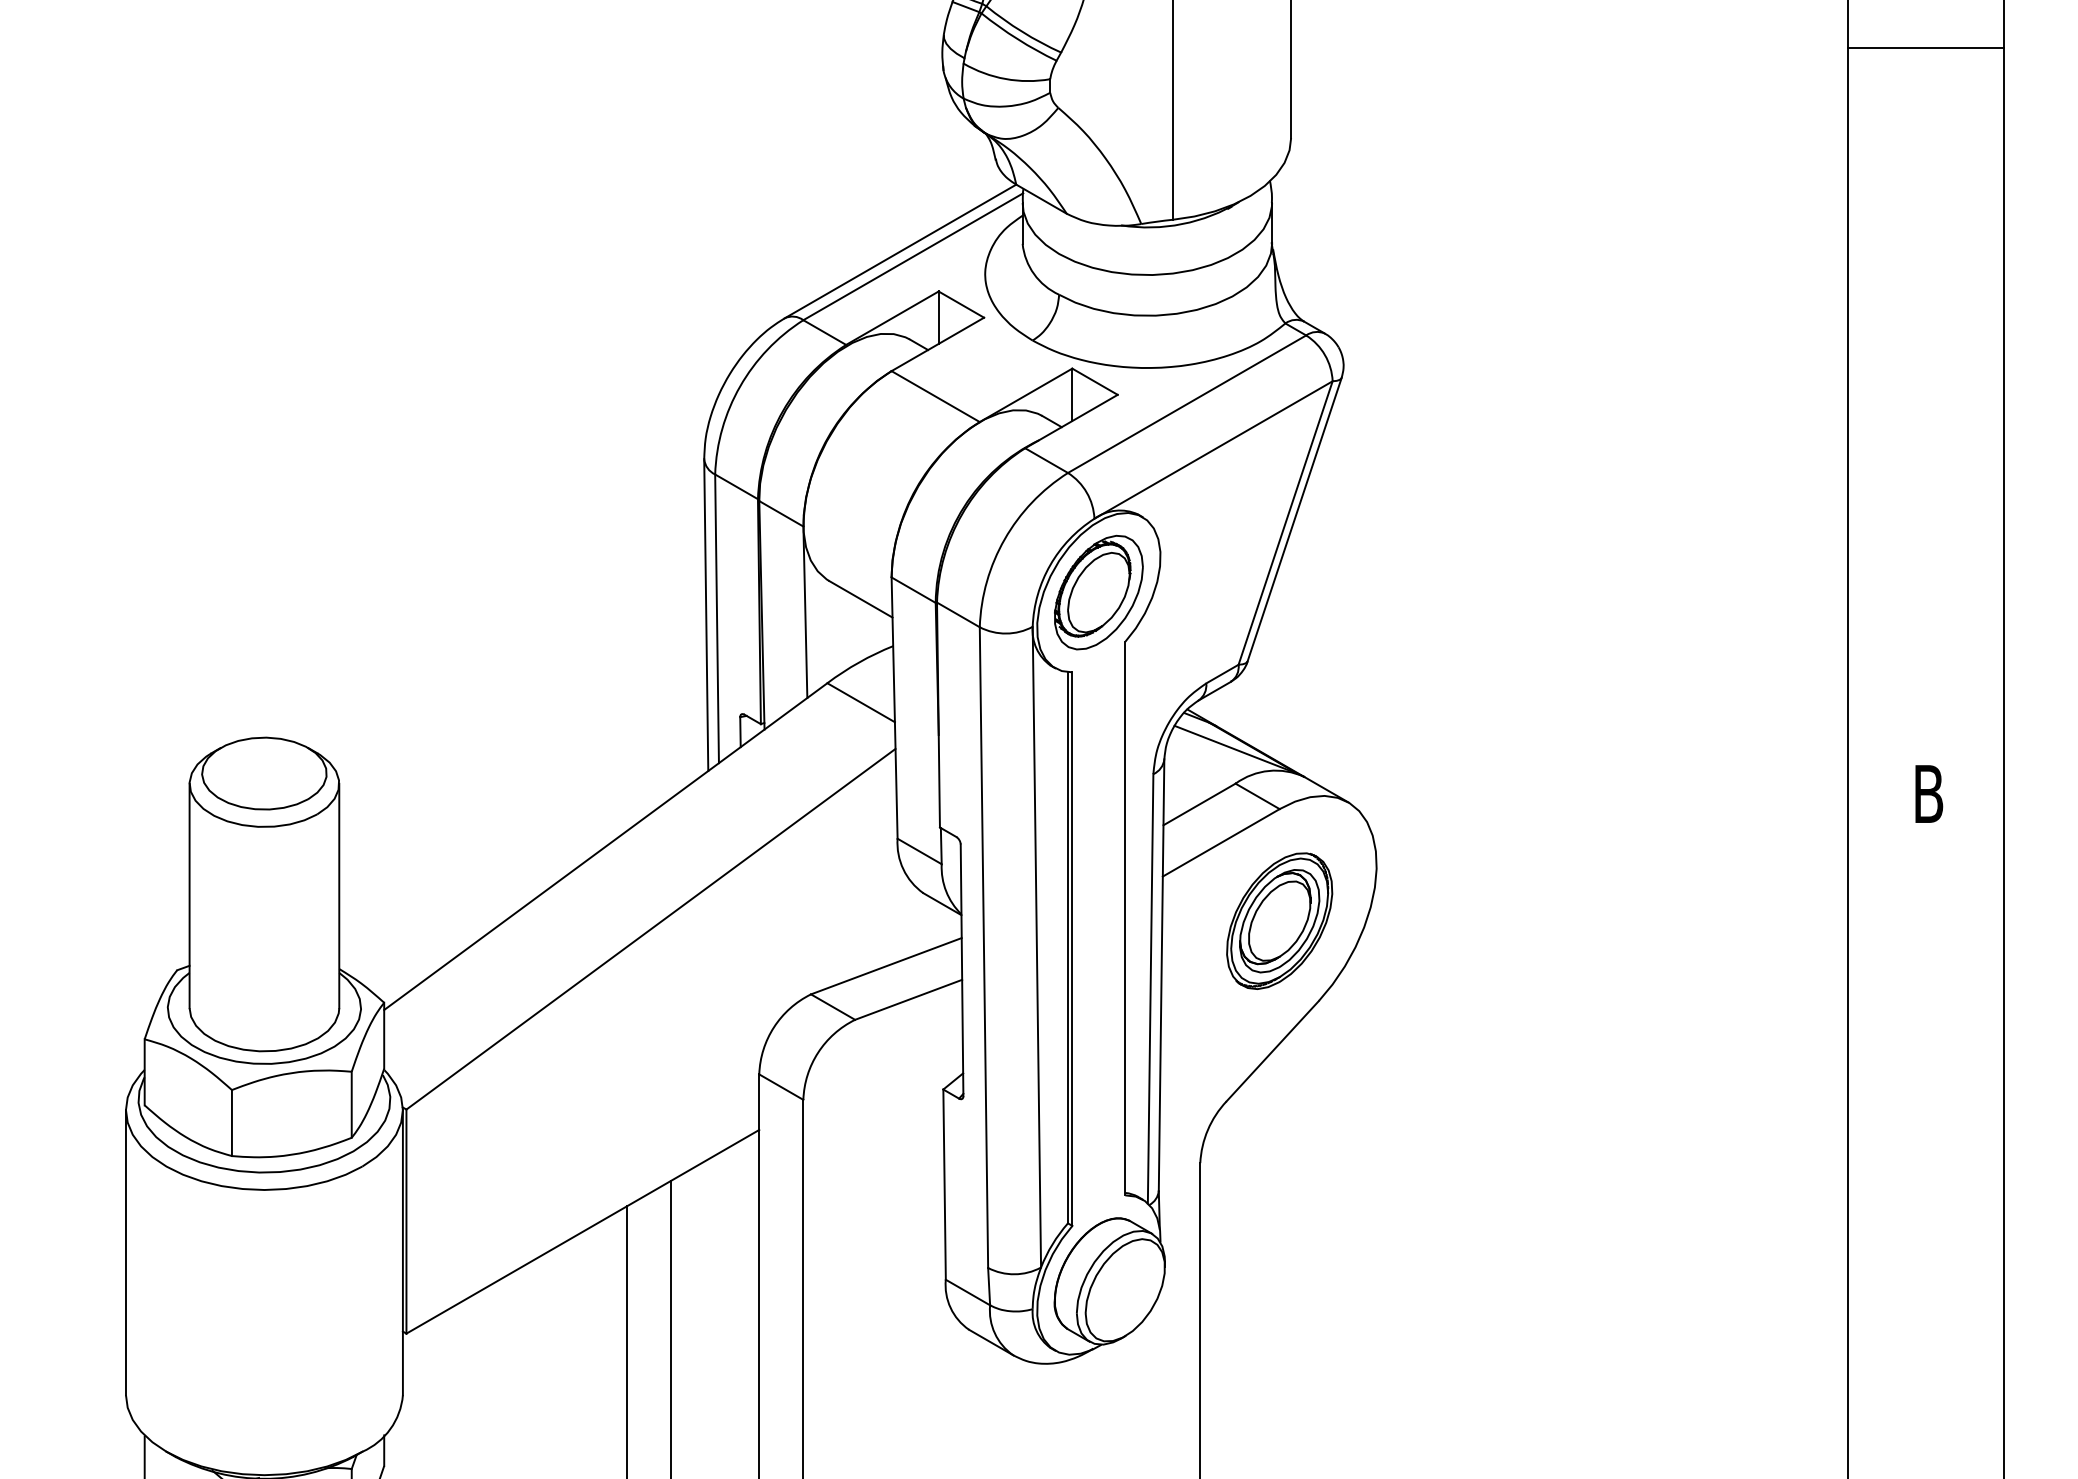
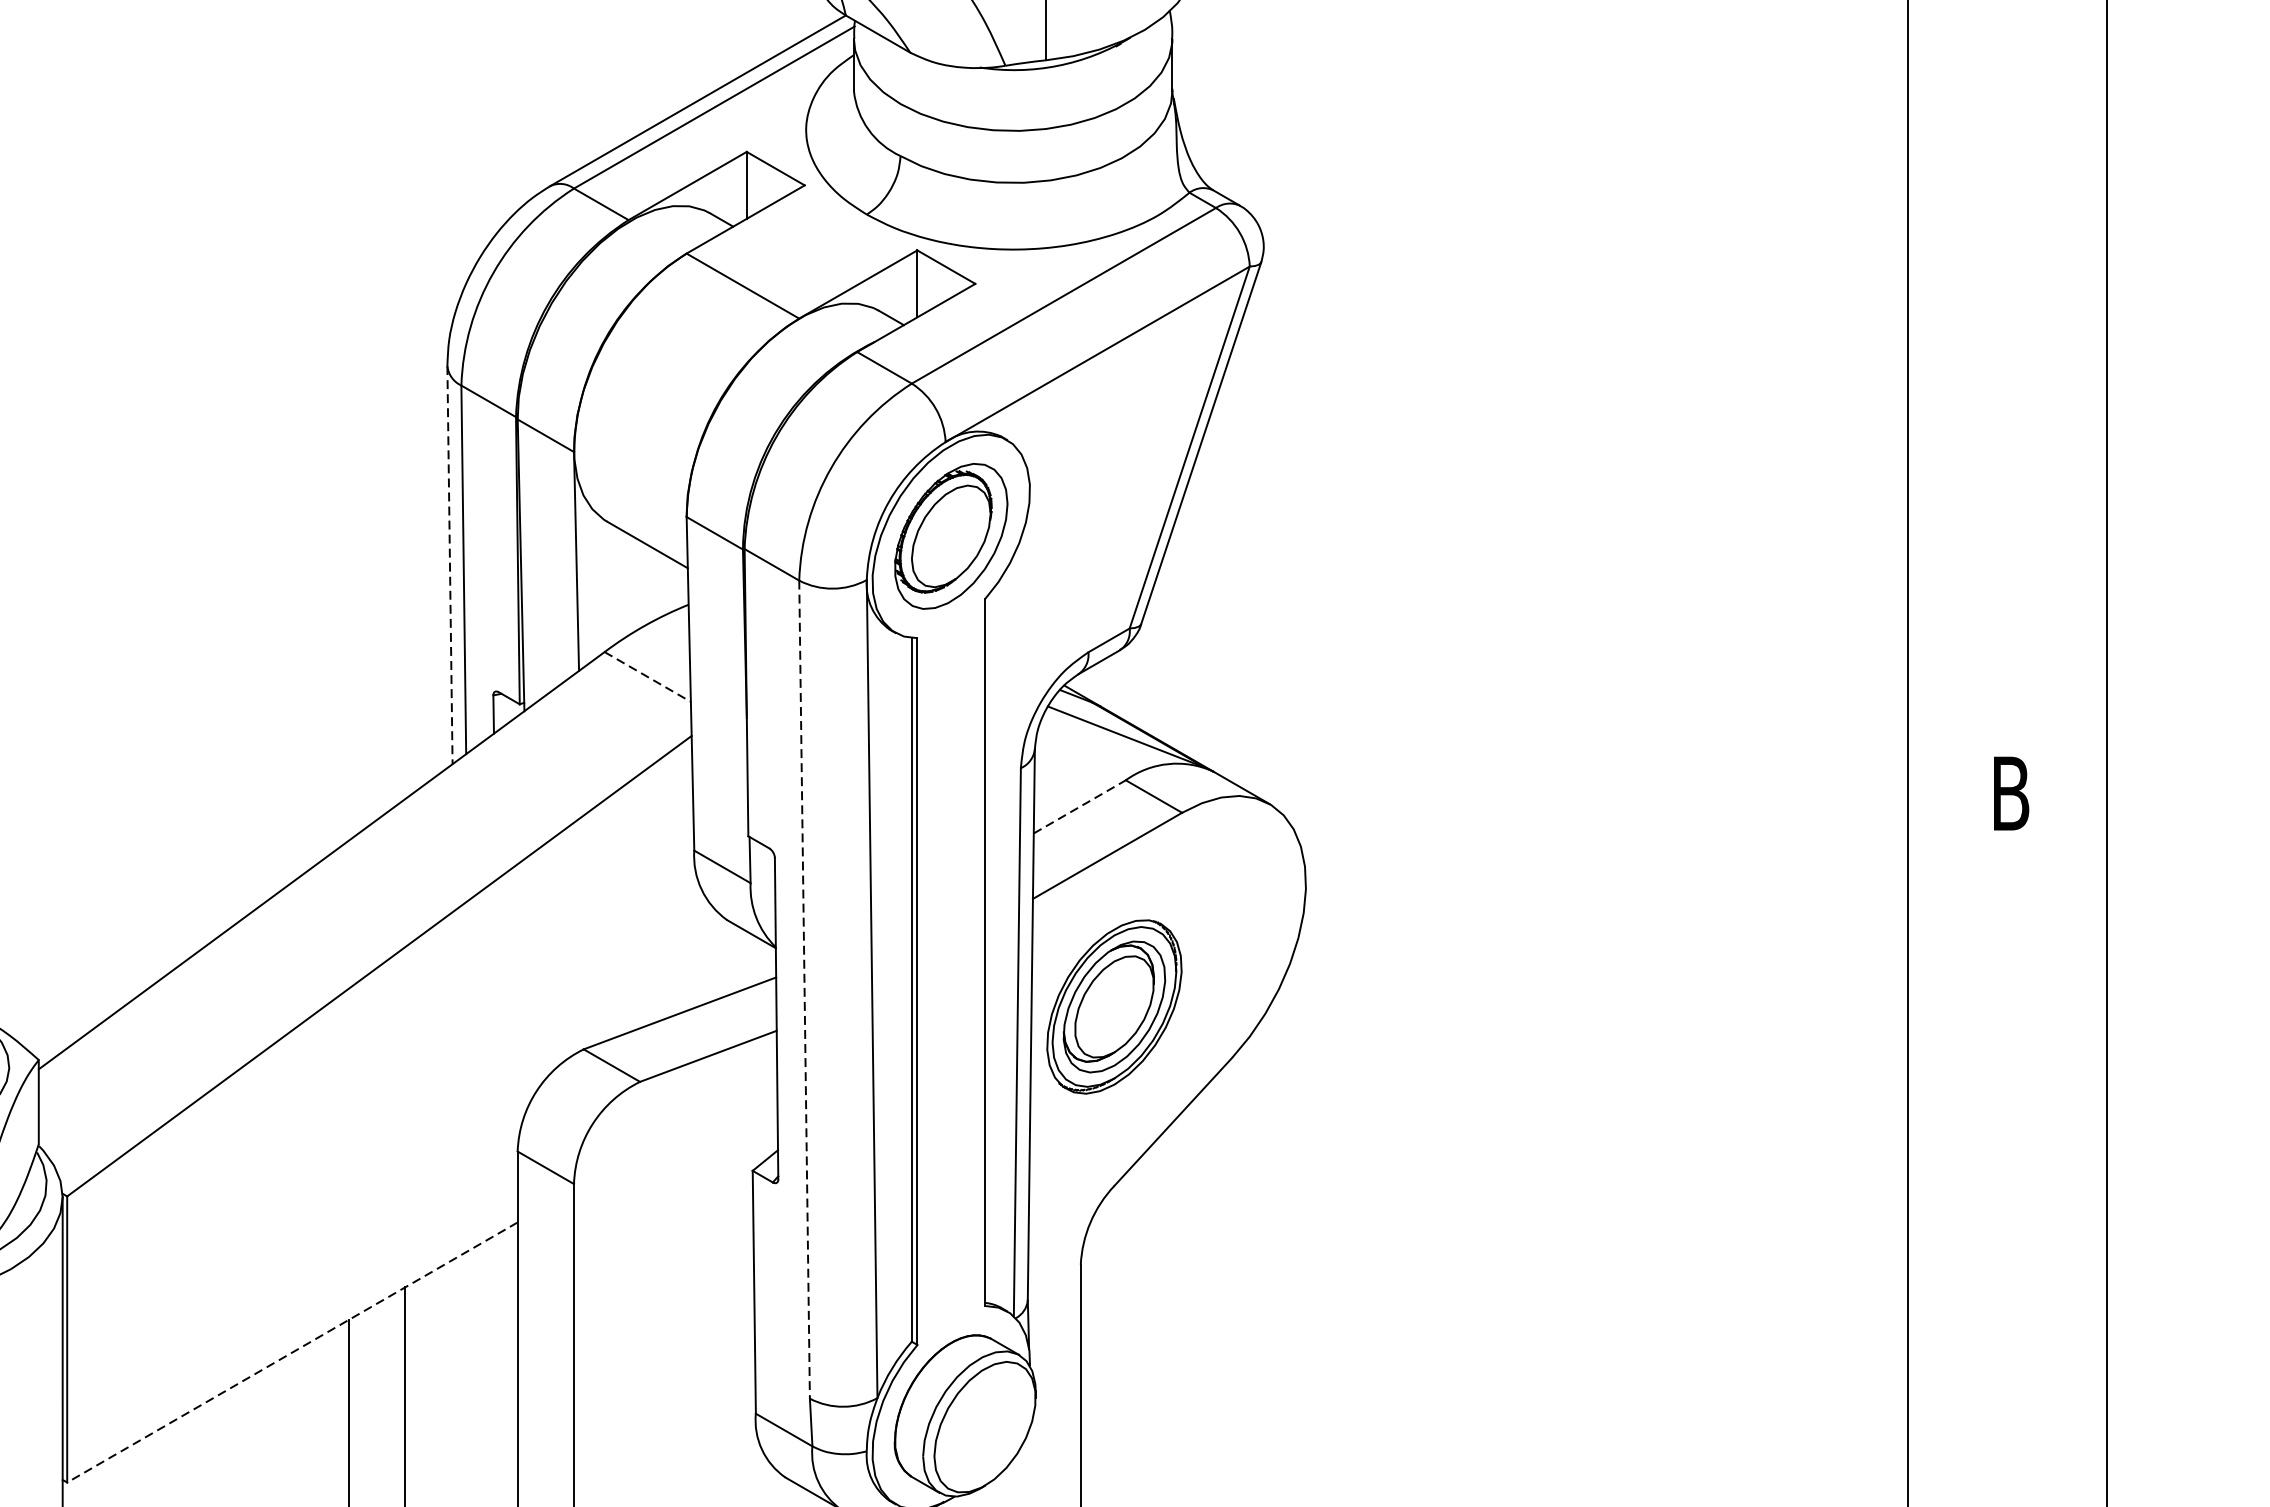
line: (706, 615) -> (450, 565), solid -> dashed
line: (861, 702) -> (648, 676), solid -> dashed
line: (1199, 804) -> (1079, 806), solid -> dashed
part: (1279, 920) -> (1114, 1006), moved
line: (983, 948) -> (803, 990), solid -> dashed
line: (582, 1231) -> (291, 1352), solid -> dashed

